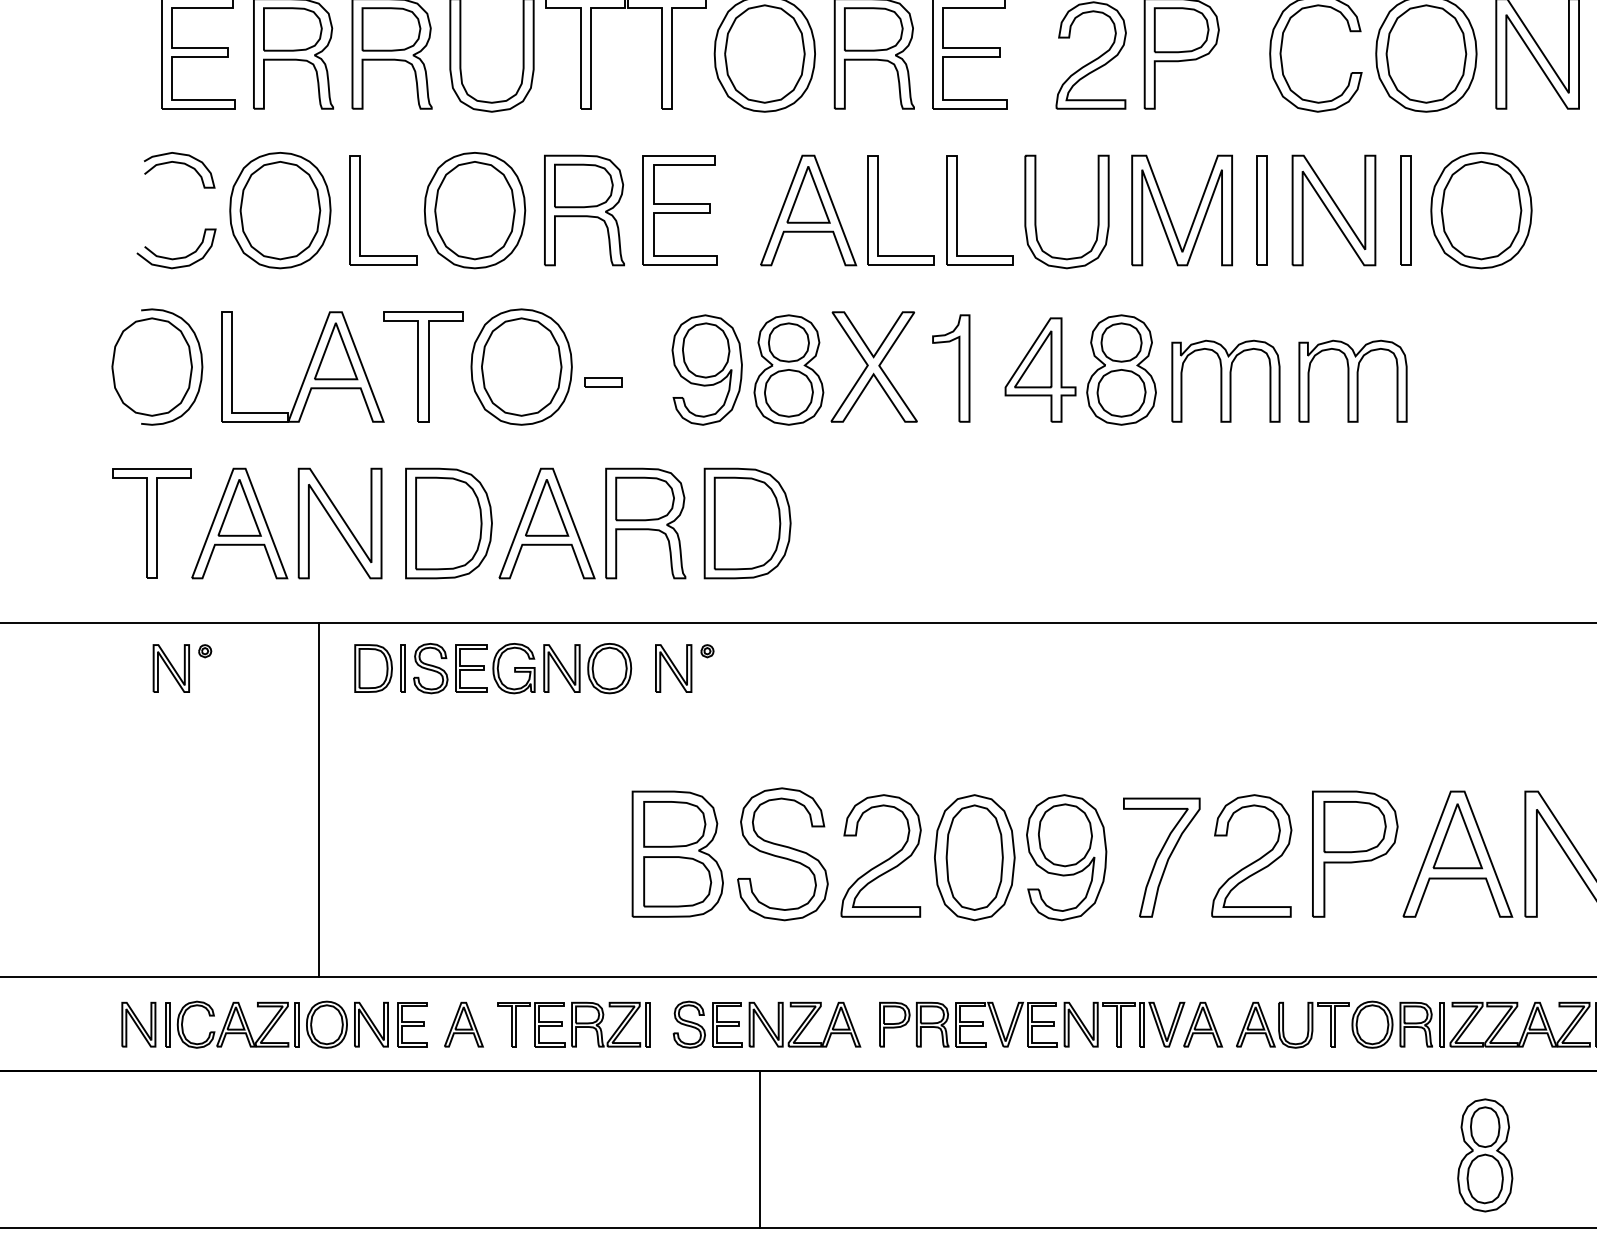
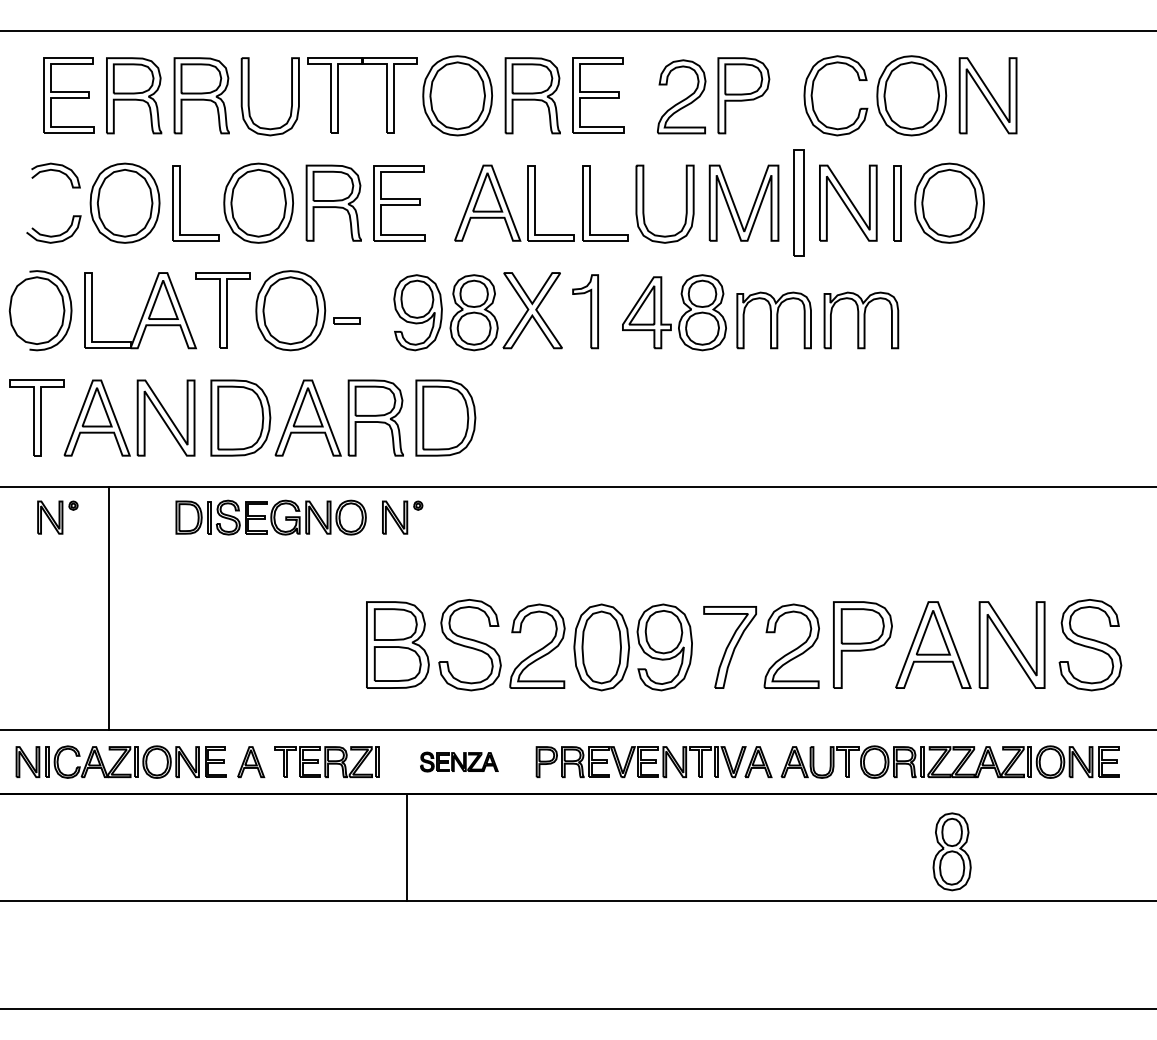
part: (1262, 210) -> (799, 203), size x1.4
line: (318, 799) -> (109, 607), moved
part: (767, 1023) -> (459, 761), size x0.6
line: (760, 1149) -> (407, 847), moved

